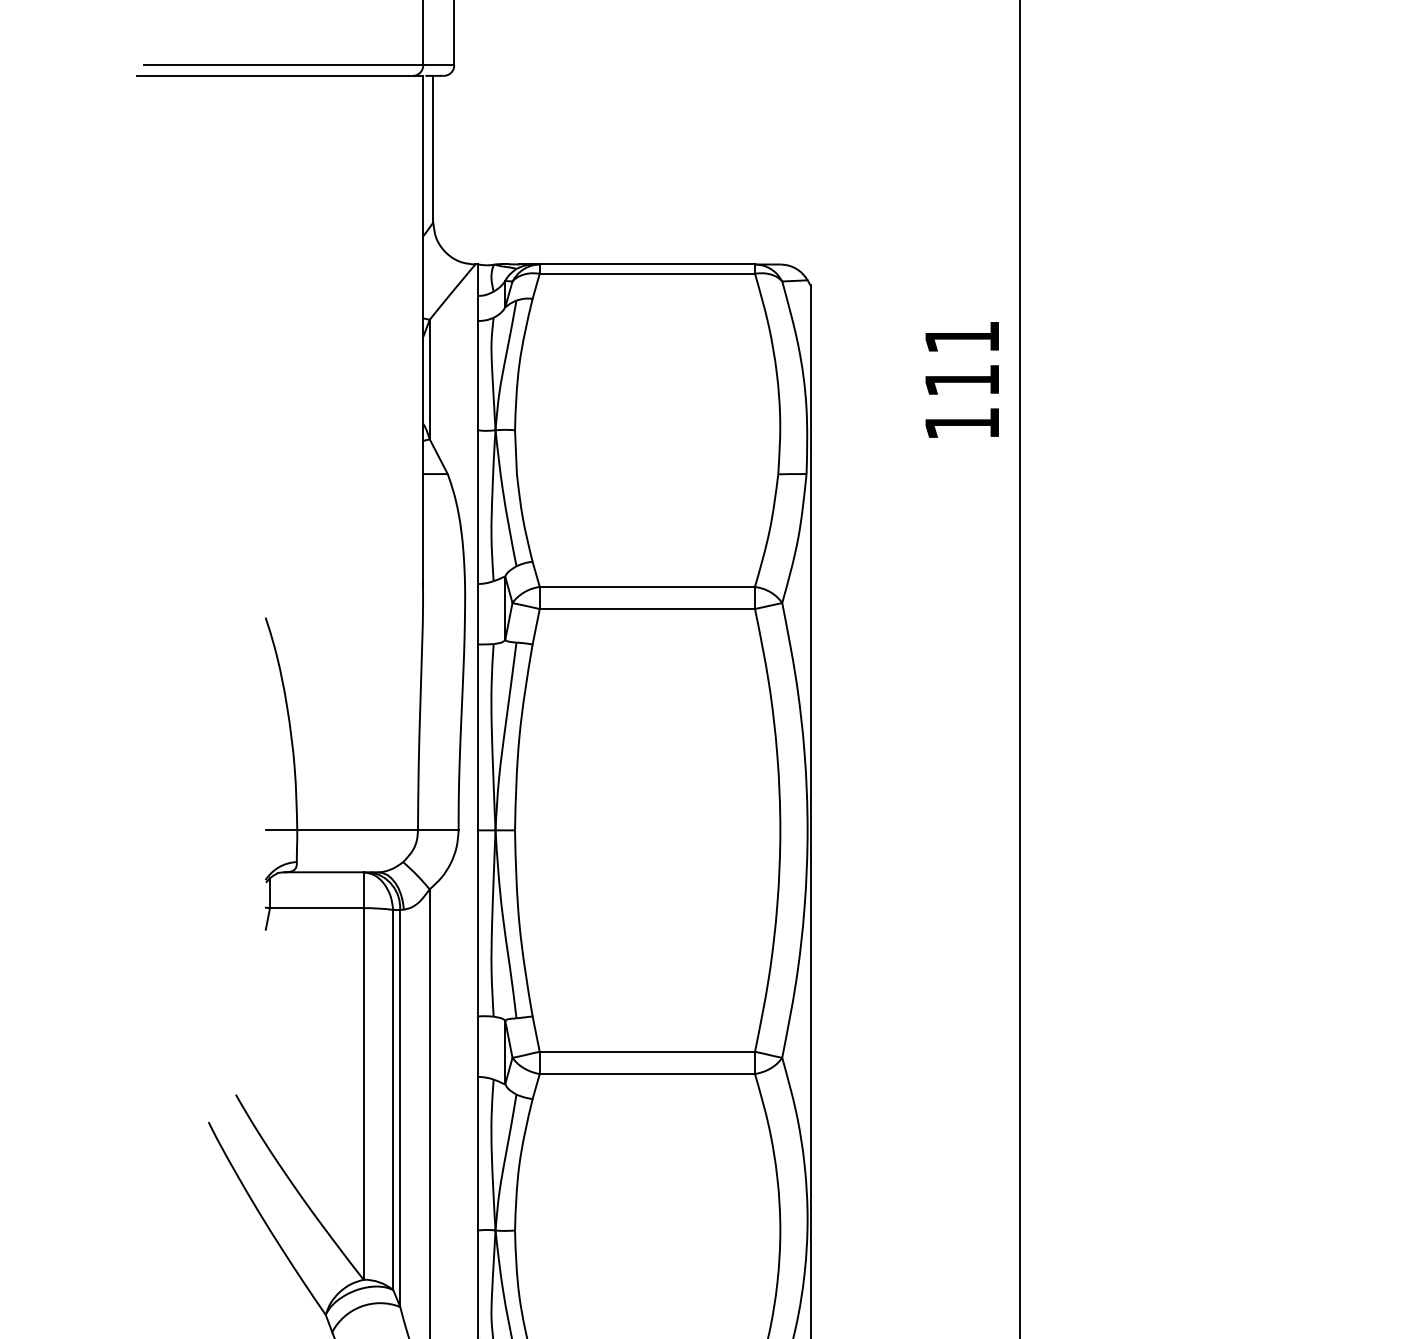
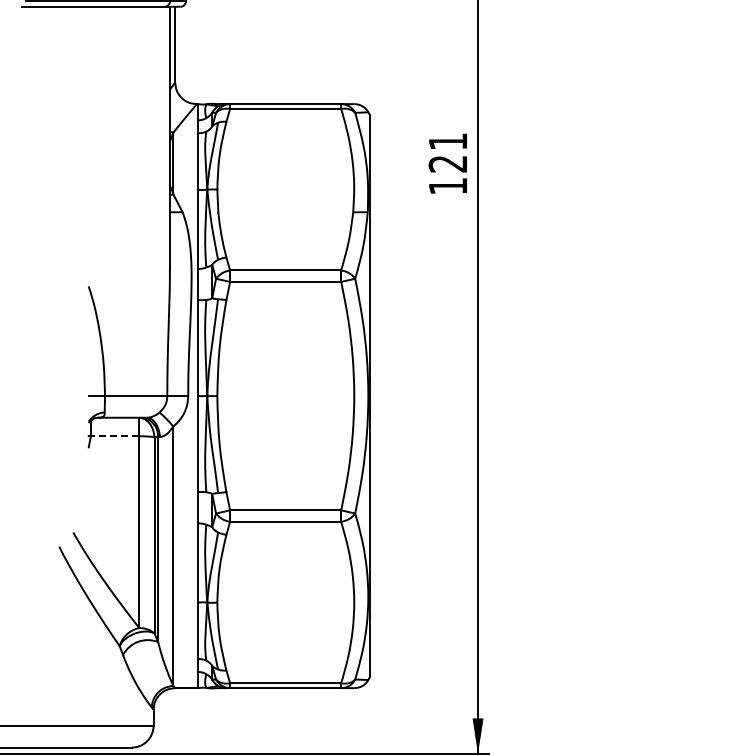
text: (961, 381) -> (447, 164), 111 -> 121
line: (315, 908) -> (114, 436), solid -> dashed

